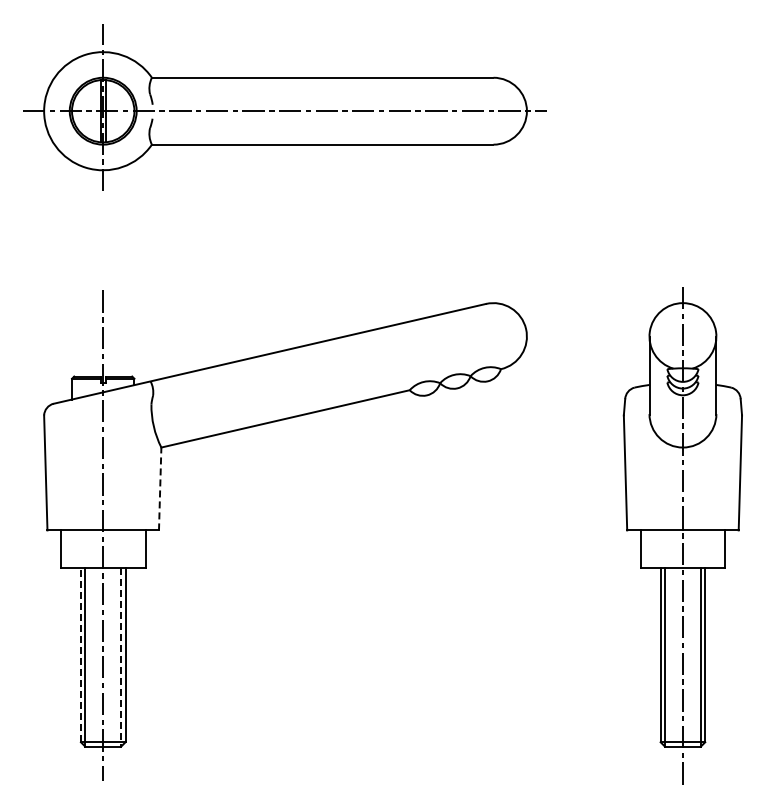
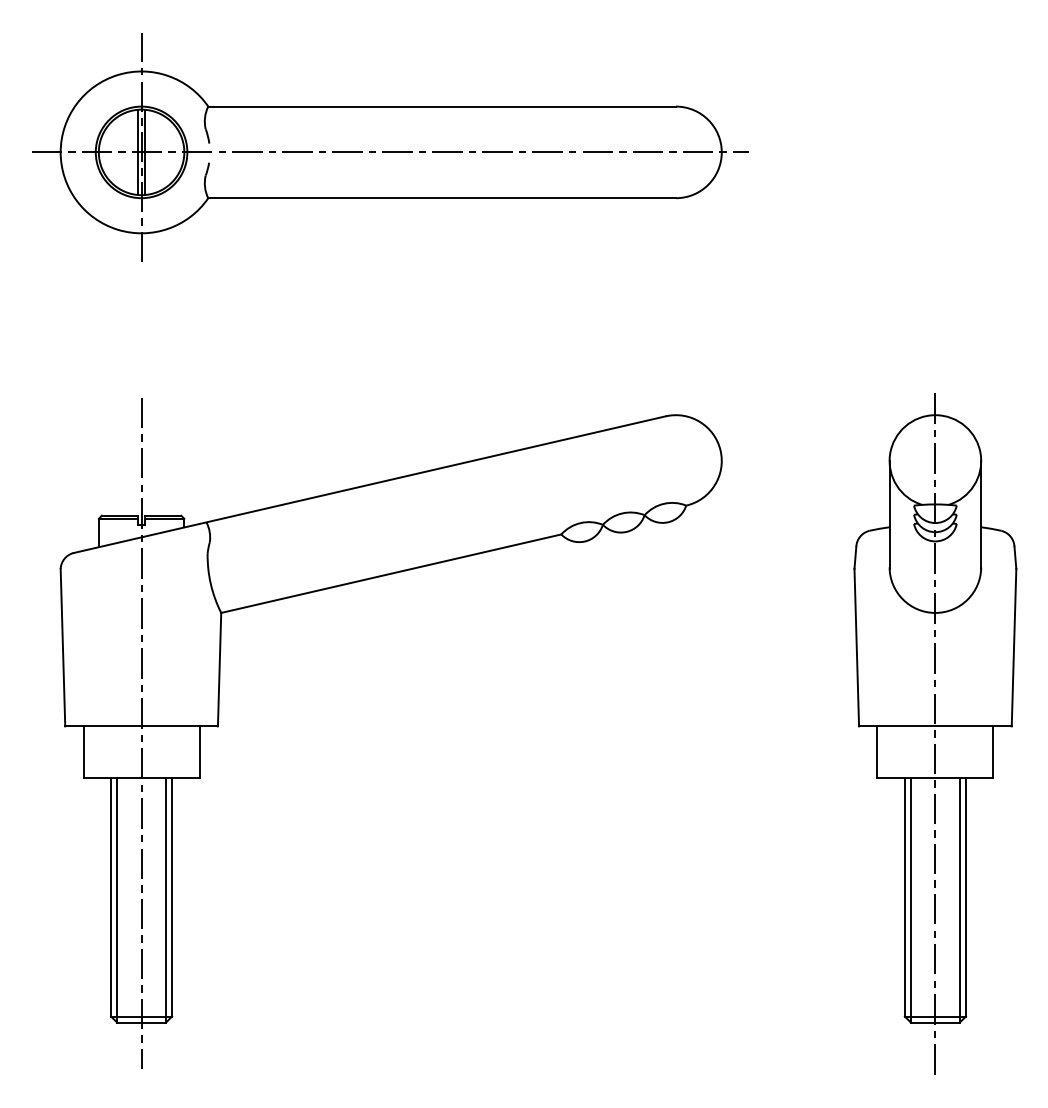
line: (160, 488) -> (220, 669), dashed -> solid
line: (80, 655) -> (110, 897), dashed -> solid
line: (121, 658) -> (166, 901), dashed -> solid

